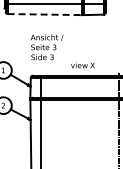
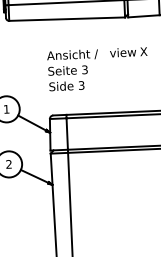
line: (45, 14) -> (68, 18), dashed -> solid
text: (82, 65) -> (127, 52), moved

